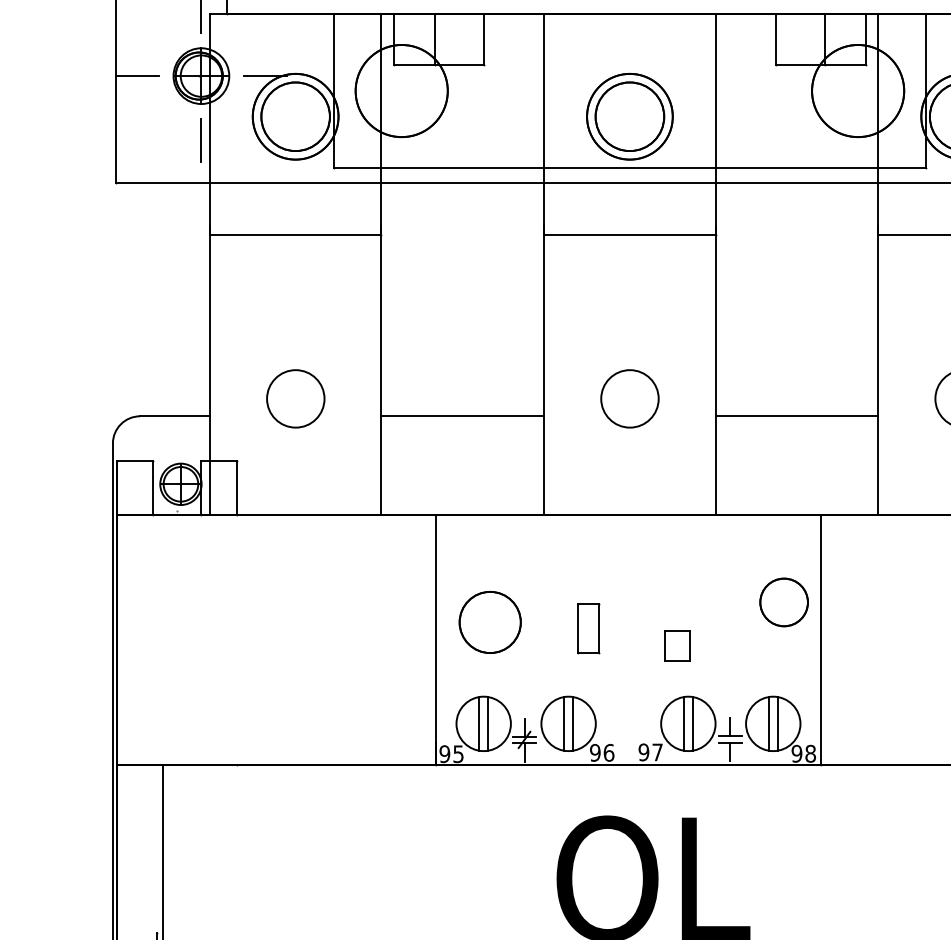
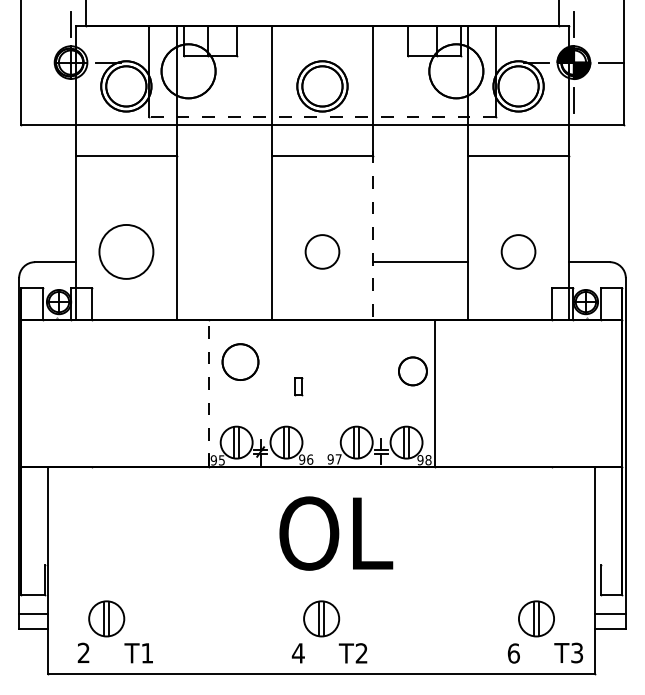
line: (135, 75) -> (32, 62), removed
line: (202, 139) -> (71, 99), removed
line: (628, 168) -> (321, 116), solid -> dashed
line: (715, 370) -> (372, 235), solid -> dashed
circle: (295, 398) -> (126, 251), size x1.6
line: (462, 416) -> (224, 262), removed
part: (490, 621) -> (240, 361), moved
part: (589, 628) -> (298, 386), size x0.6
line: (435, 638) -> (208, 392), solid -> dashed
part: (675, 645) -> (349, 396), removed

